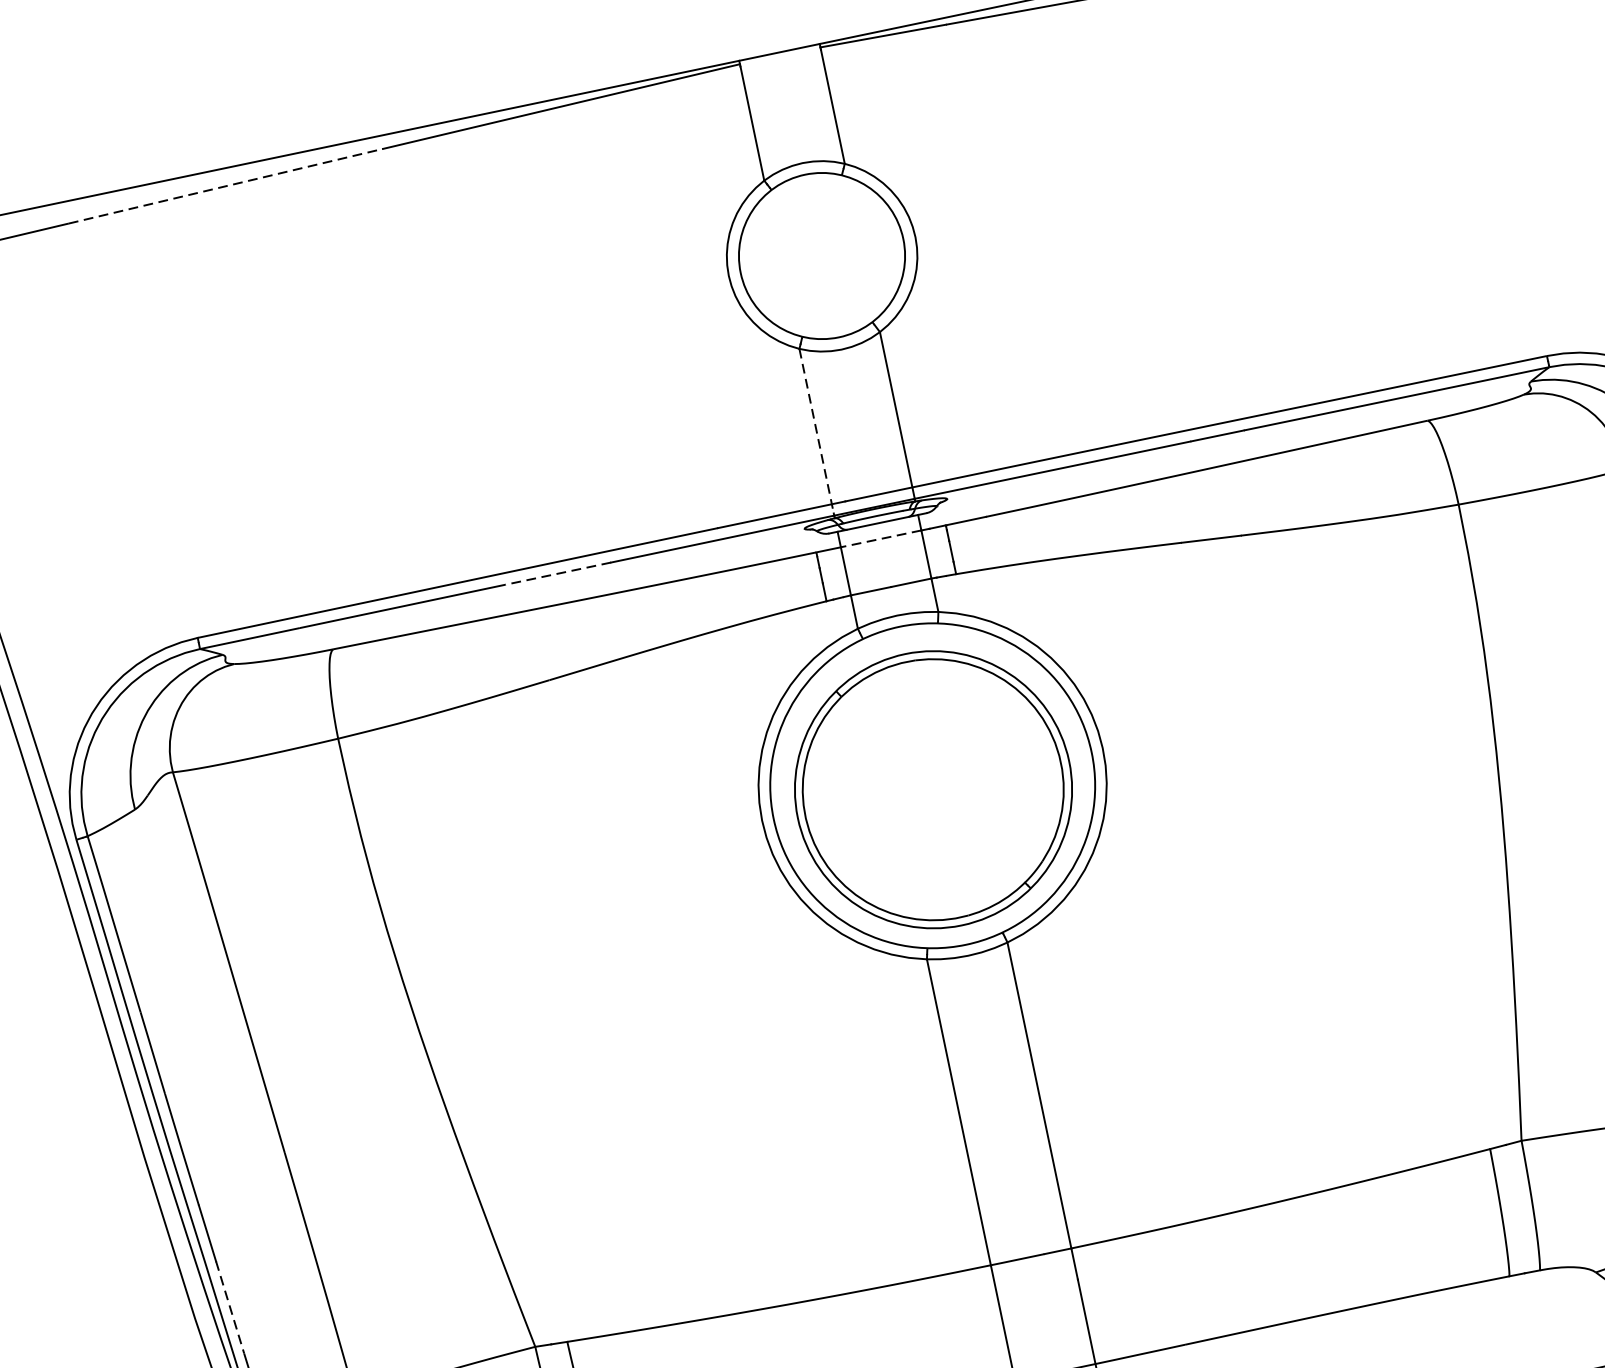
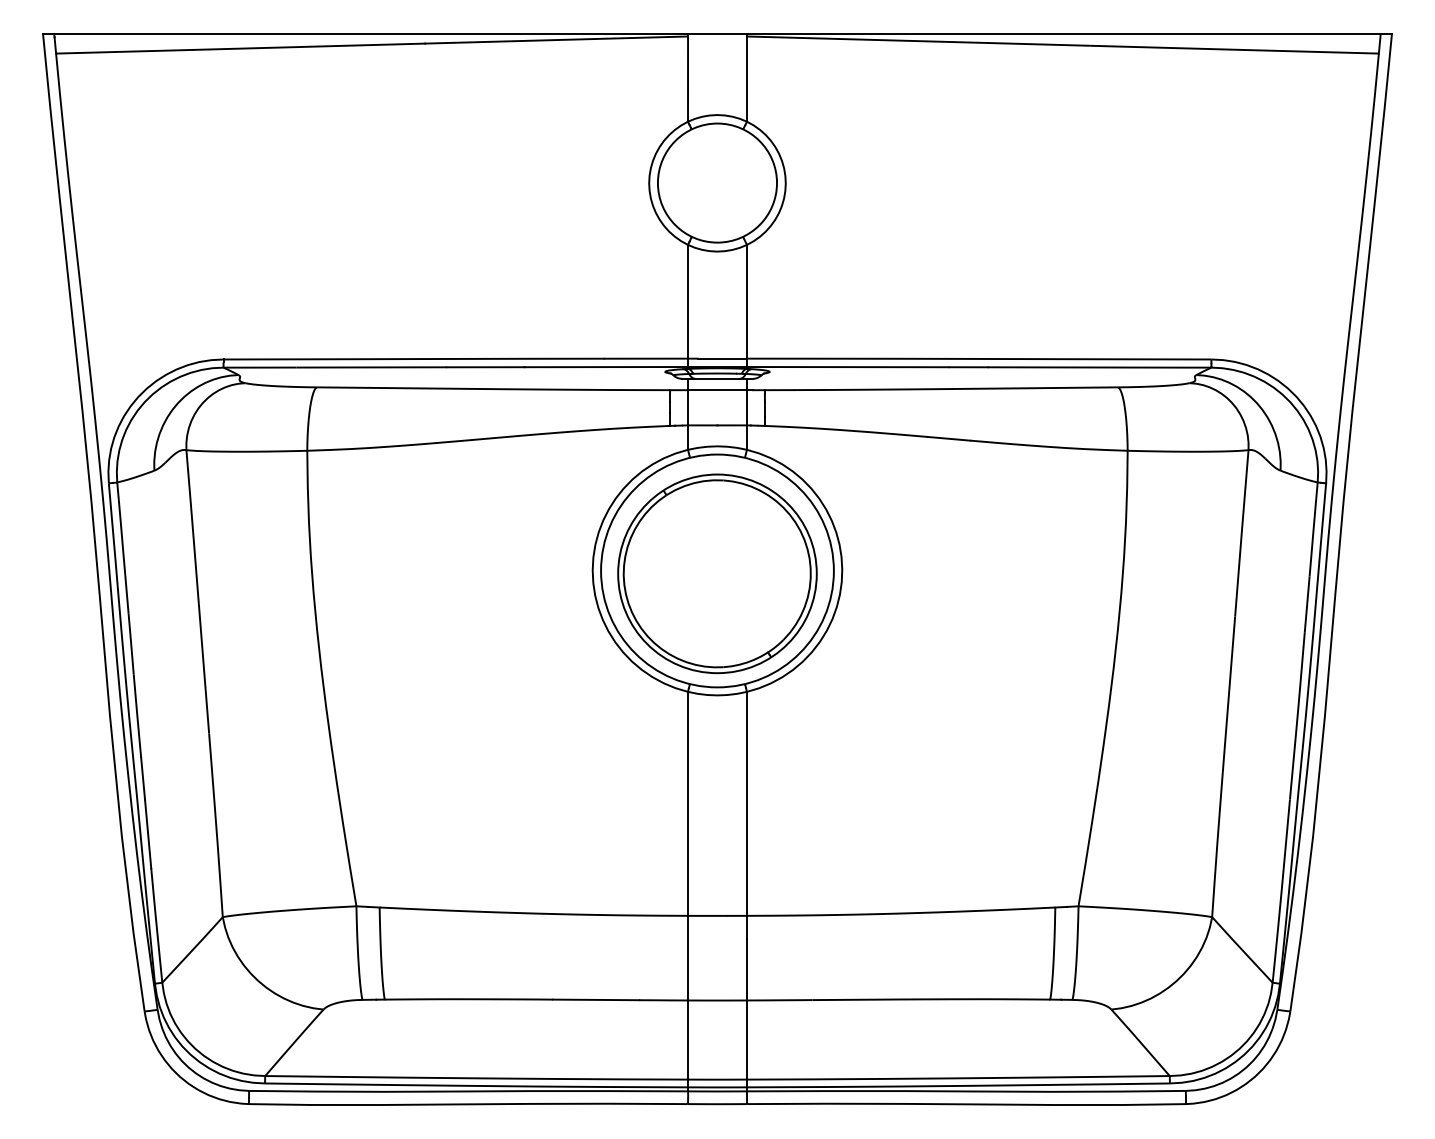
line: (225, 185) -> (309, 46), dashed -> solid
line: (817, 431) -> (688, 305), dashed -> solid
line: (879, 539) -> (716, 390), dashed -> solid
line: (557, 574) -> (485, 367), dashed -> solid
line: (230, 1308) -> (148, 834), dashed -> solid

